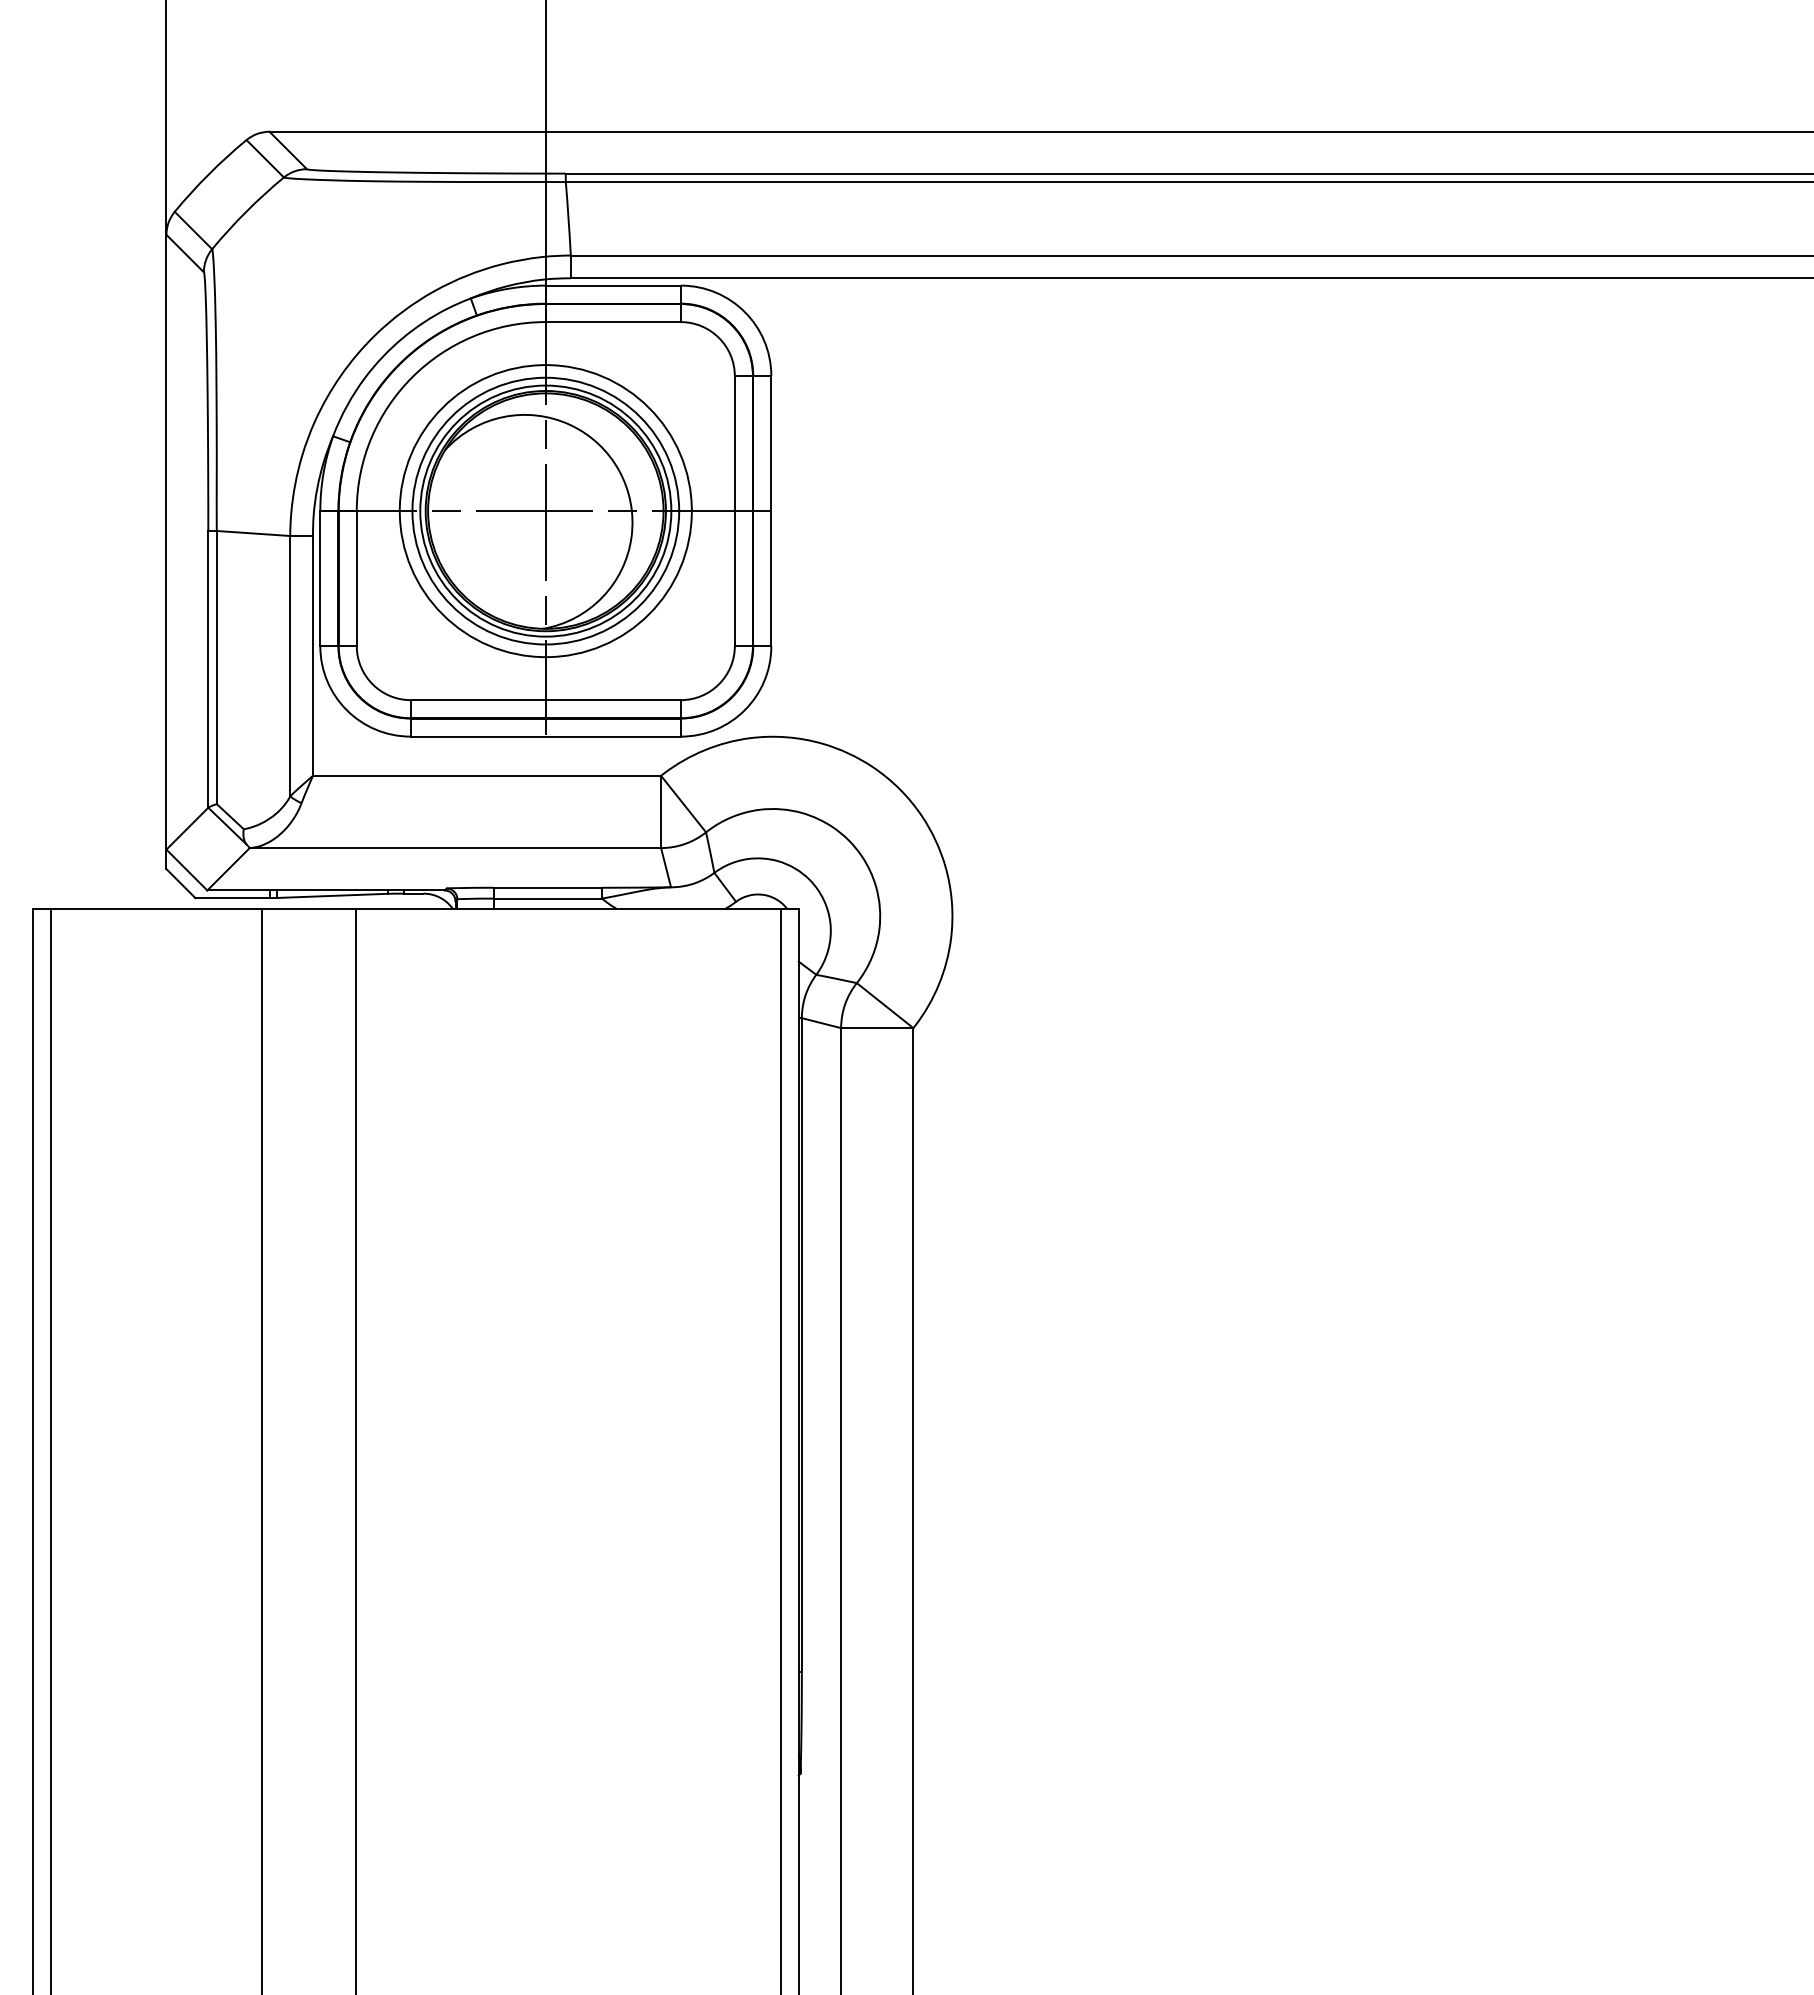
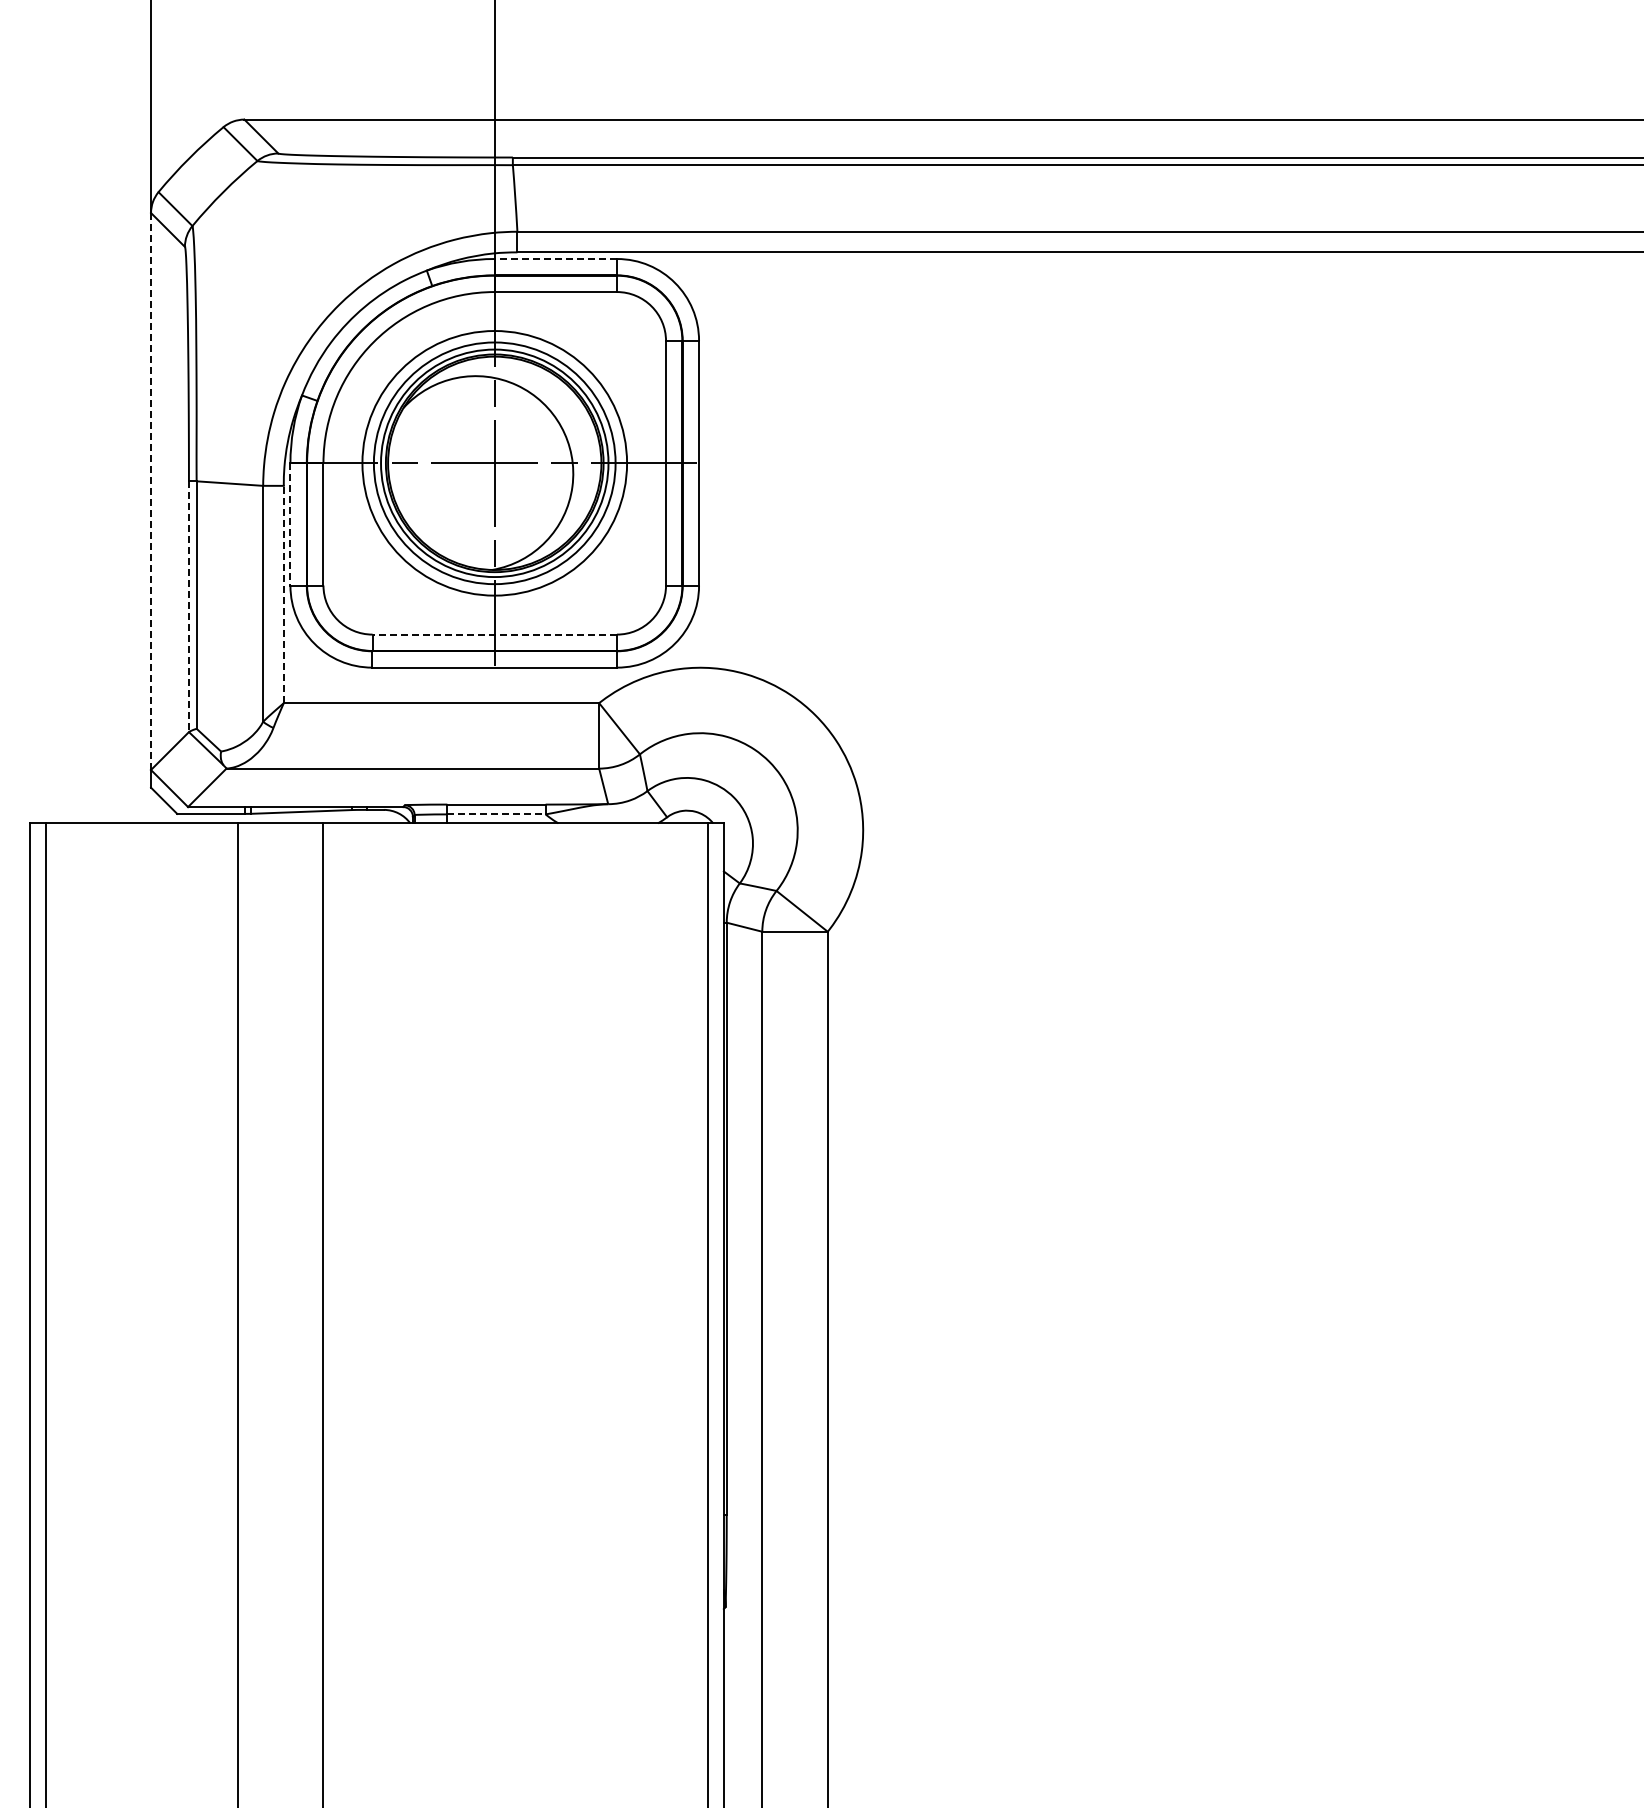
line: (612, 286) -> (555, 259), solid -> dashed
line: (166, 543) -> (151, 492), solid -> dashed
line: (320, 579) -> (290, 525), solid -> dashed
line: (312, 655) -> (283, 594), solid -> dashed
line: (207, 670) -> (188, 607), solid -> dashed
line: (545, 700) -> (494, 634), solid -> dashed
line: (548, 898) -> (497, 814), solid -> dashed

